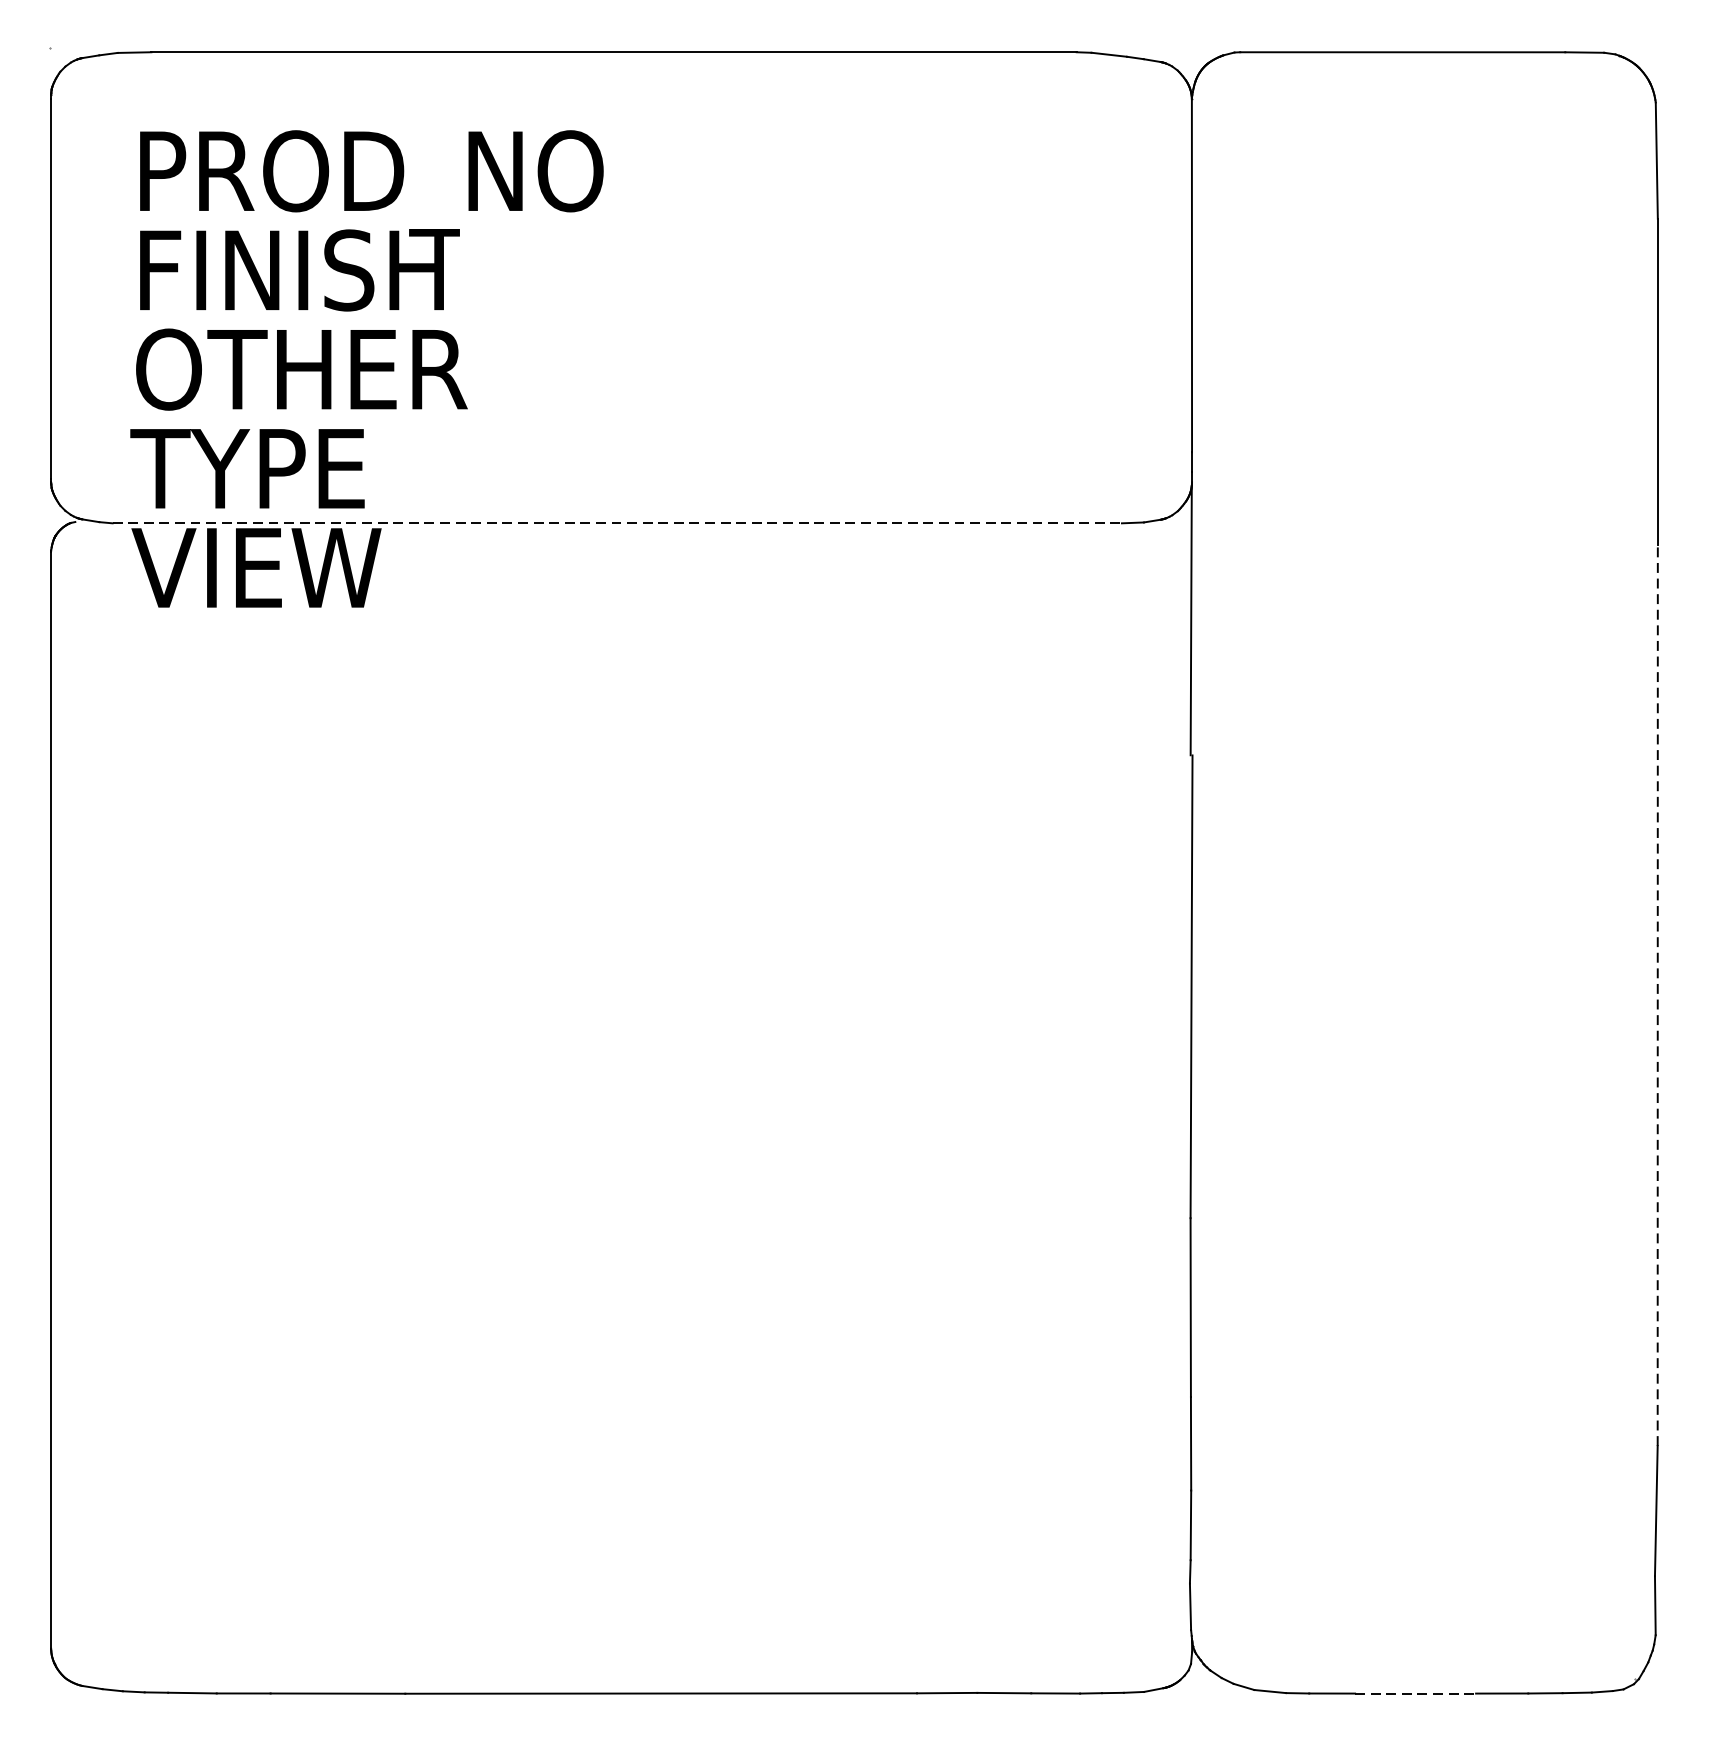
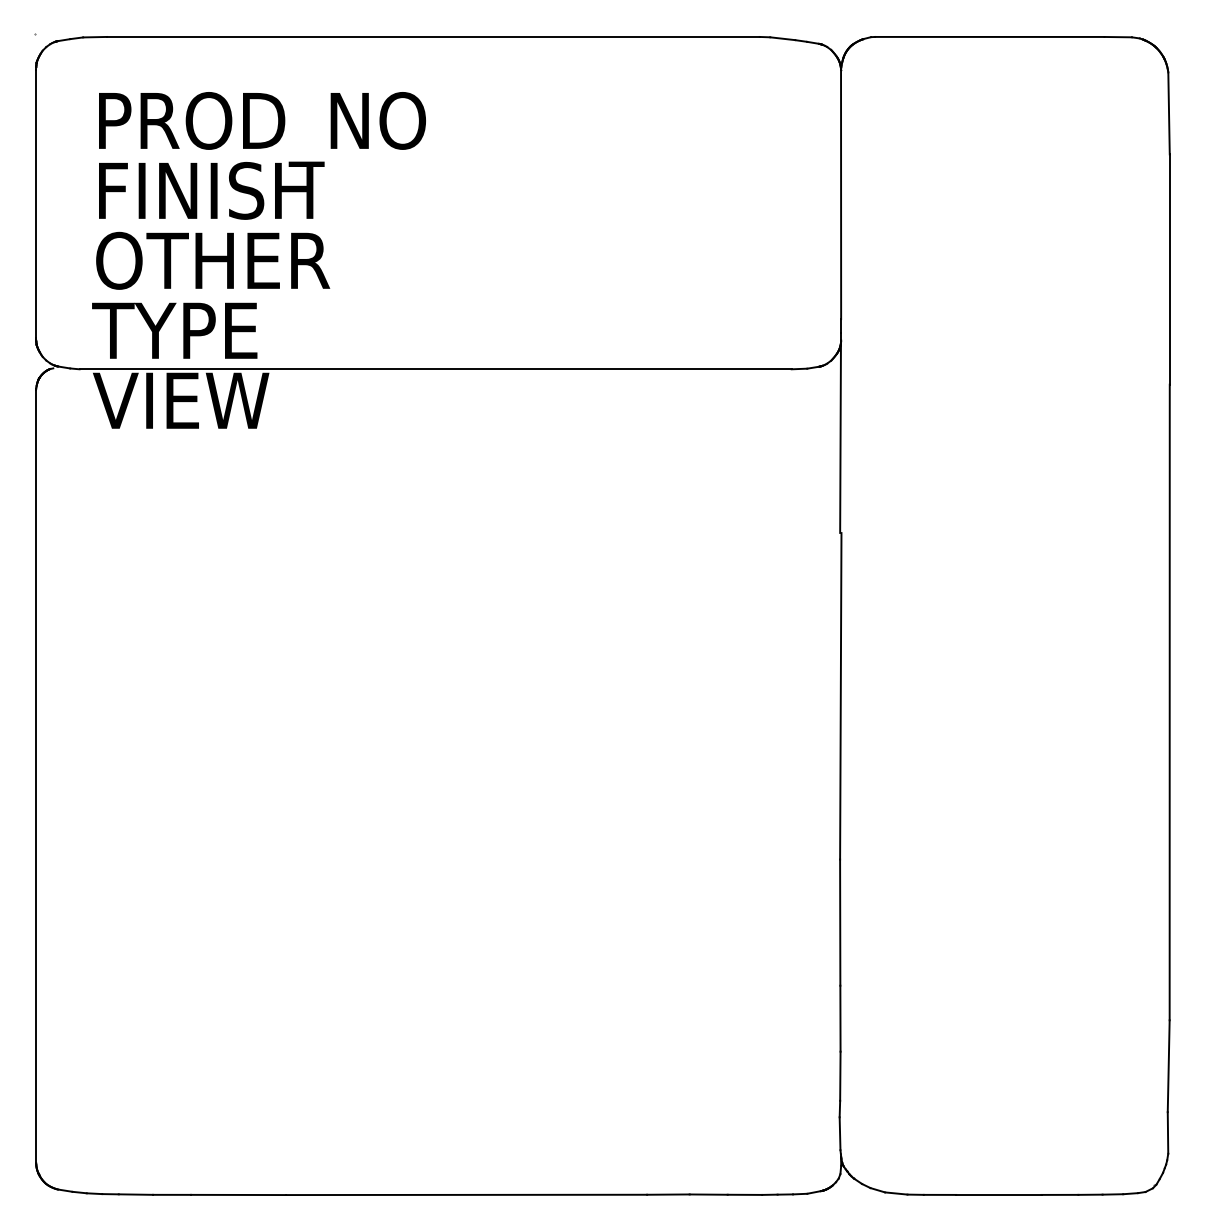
line: (618, 523) -> (436, 369), dashed -> solid
line: (1657, 995) -> (1169, 702), dashed -> solid
line: (1415, 1692) -> (998, 1194), dashed -> solid

